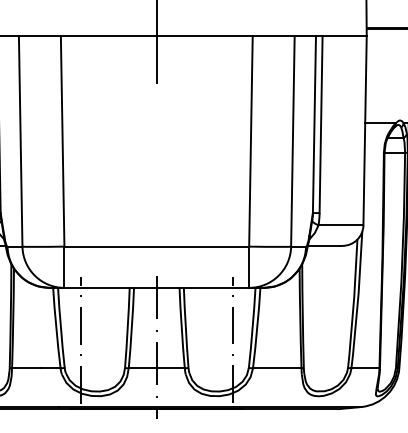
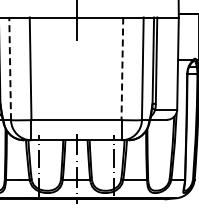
line: (21, 140) -> (10, 68), solid -> dashed
line: (251, 142) -> (122, 69), solid -> dashed

